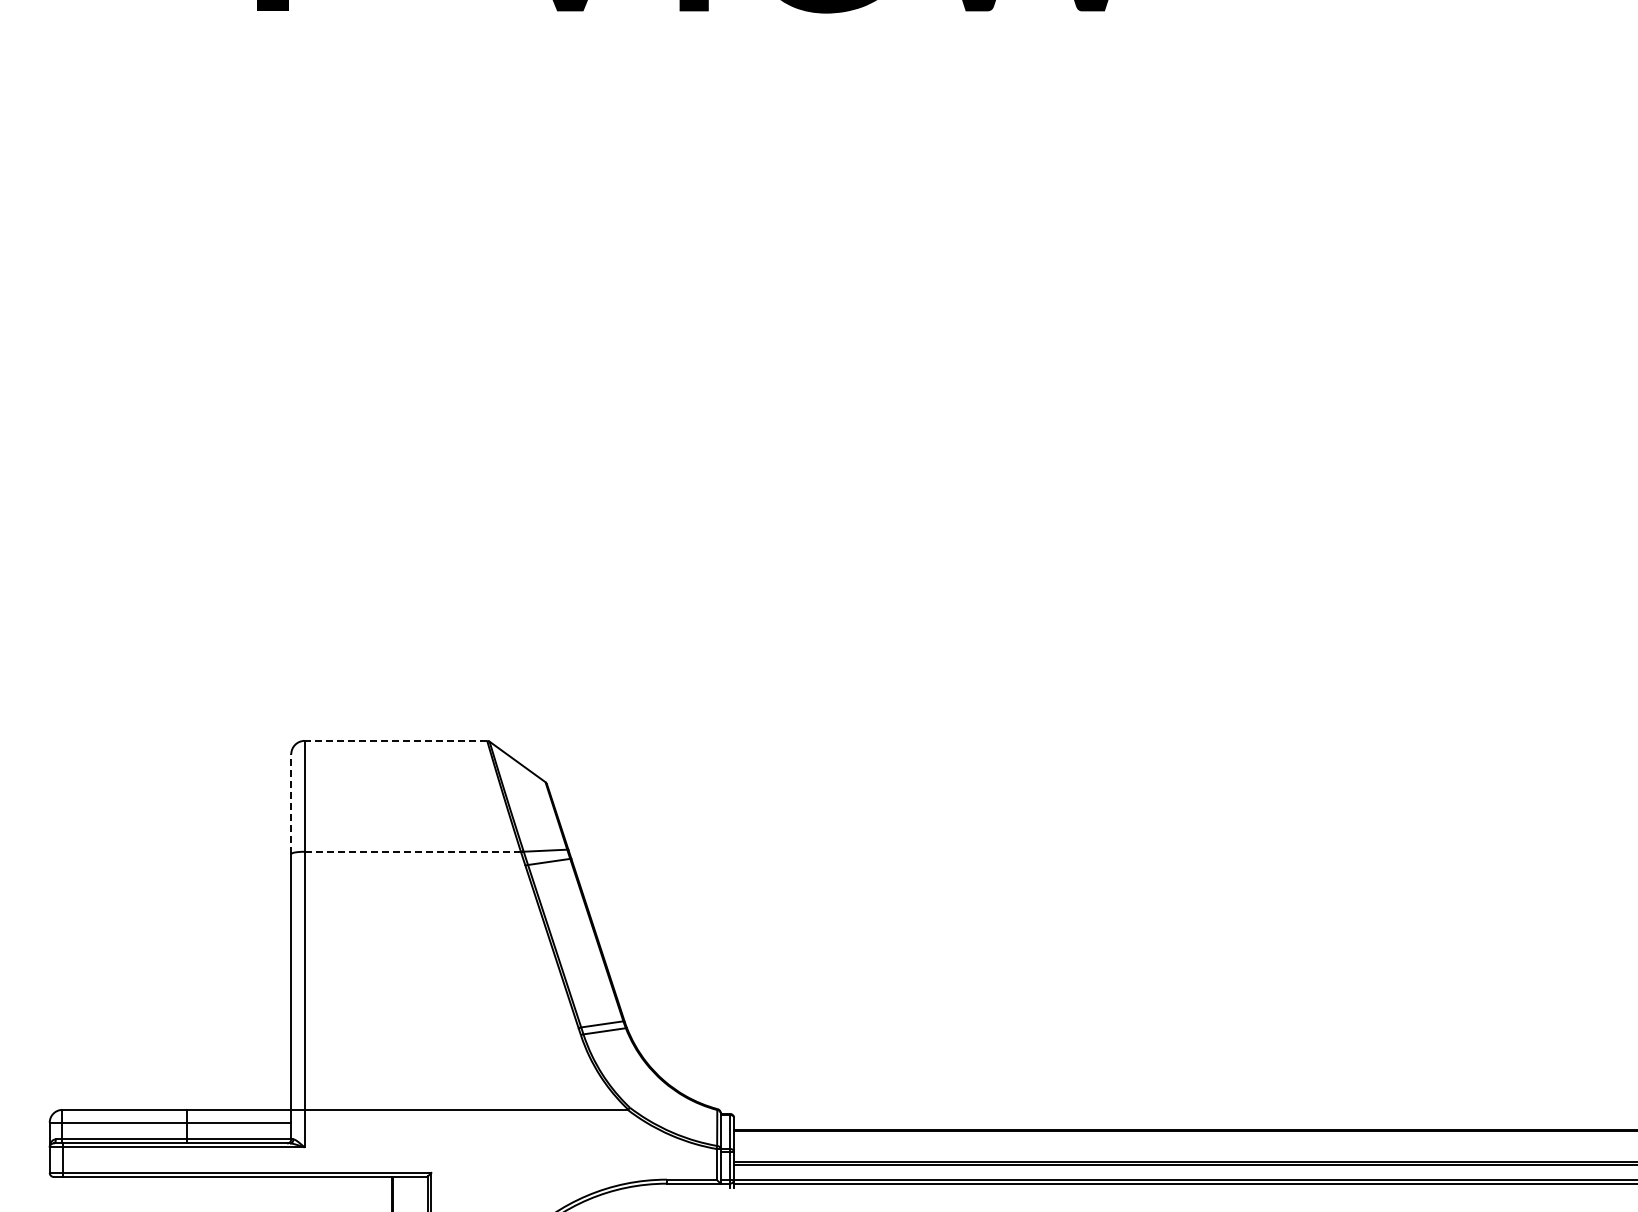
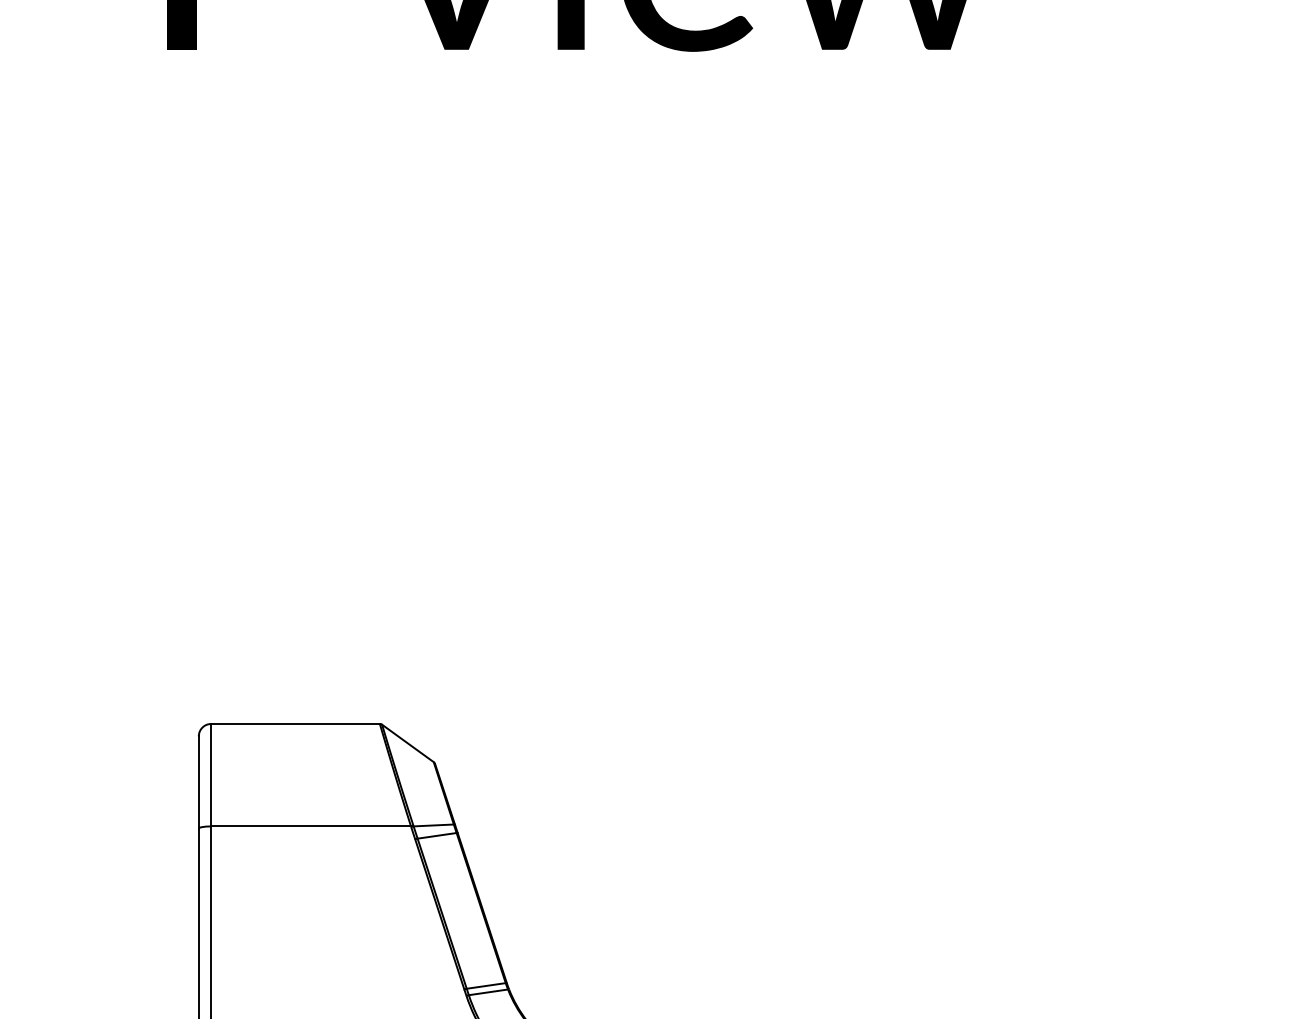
line: (395, 740) -> (295, 723), dashed -> solid
line: (291, 804) -> (199, 782), dashed -> solid
line: (412, 851) -> (310, 826), dashed -> solid

